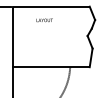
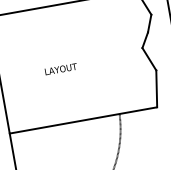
text: (44, 20) -> (60, 69), moved

